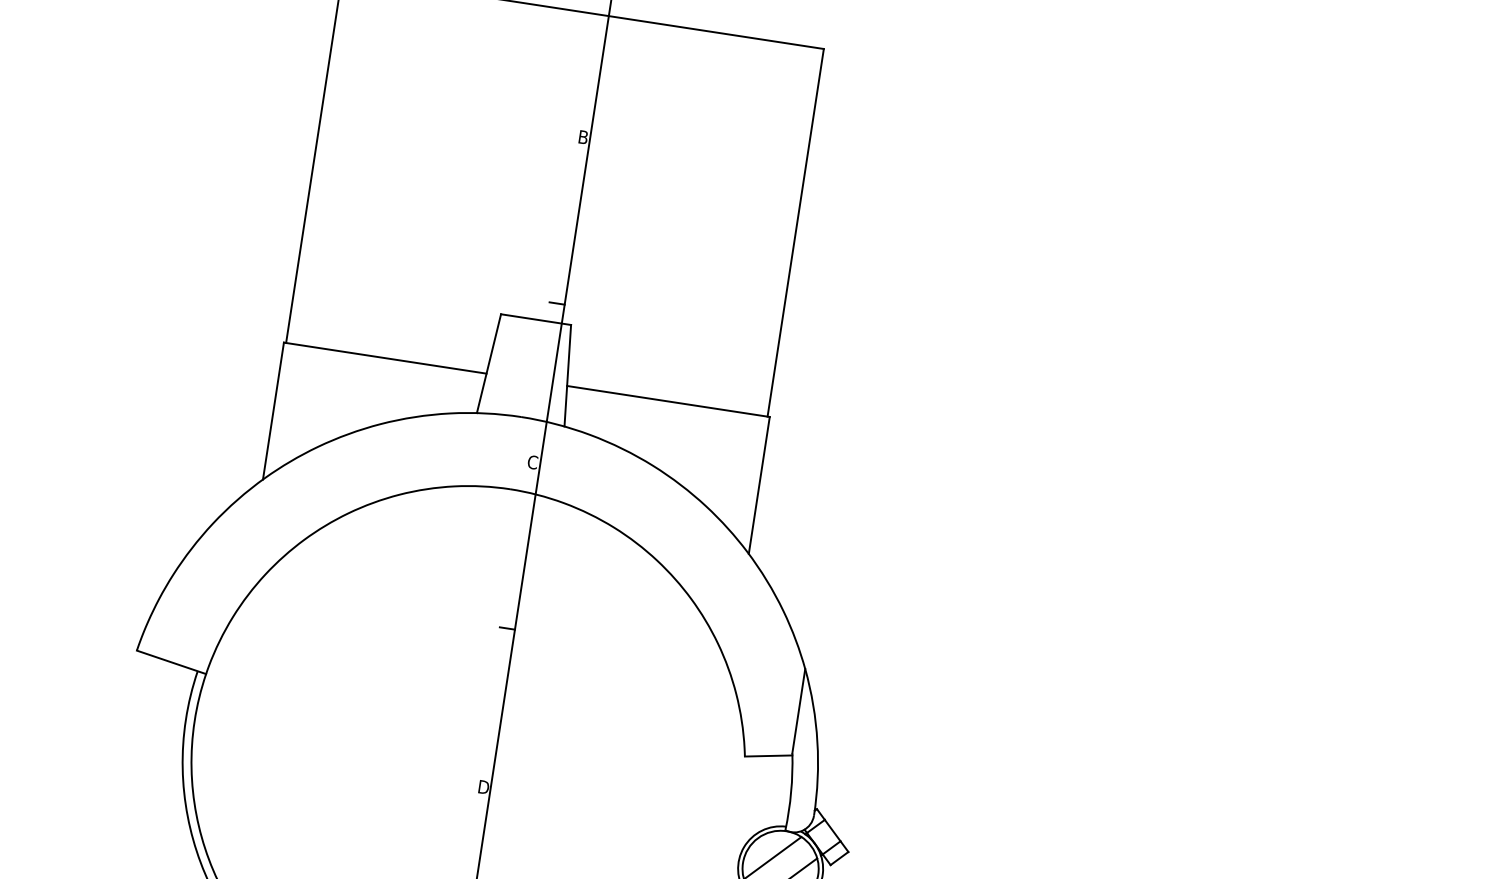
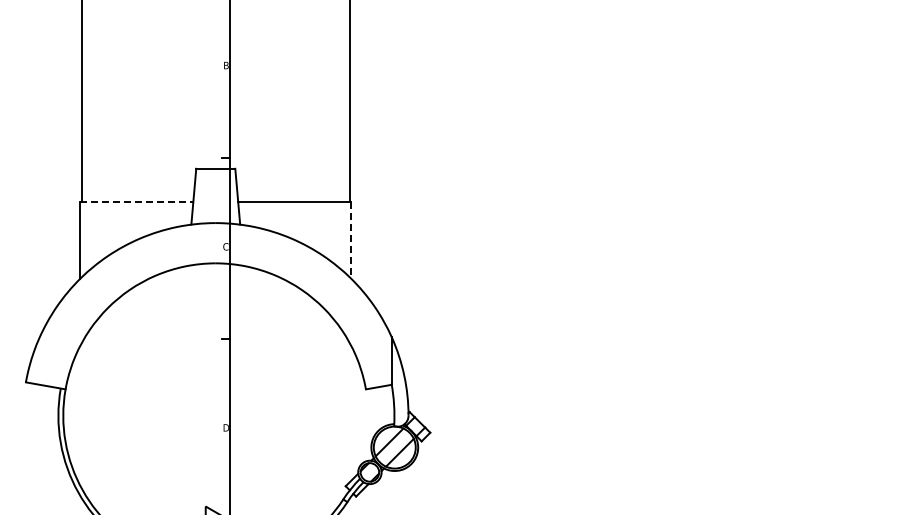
line: (386, 358) -> (137, 202), solid -> dashed
line: (759, 487) -> (351, 241), solid -> dashed

